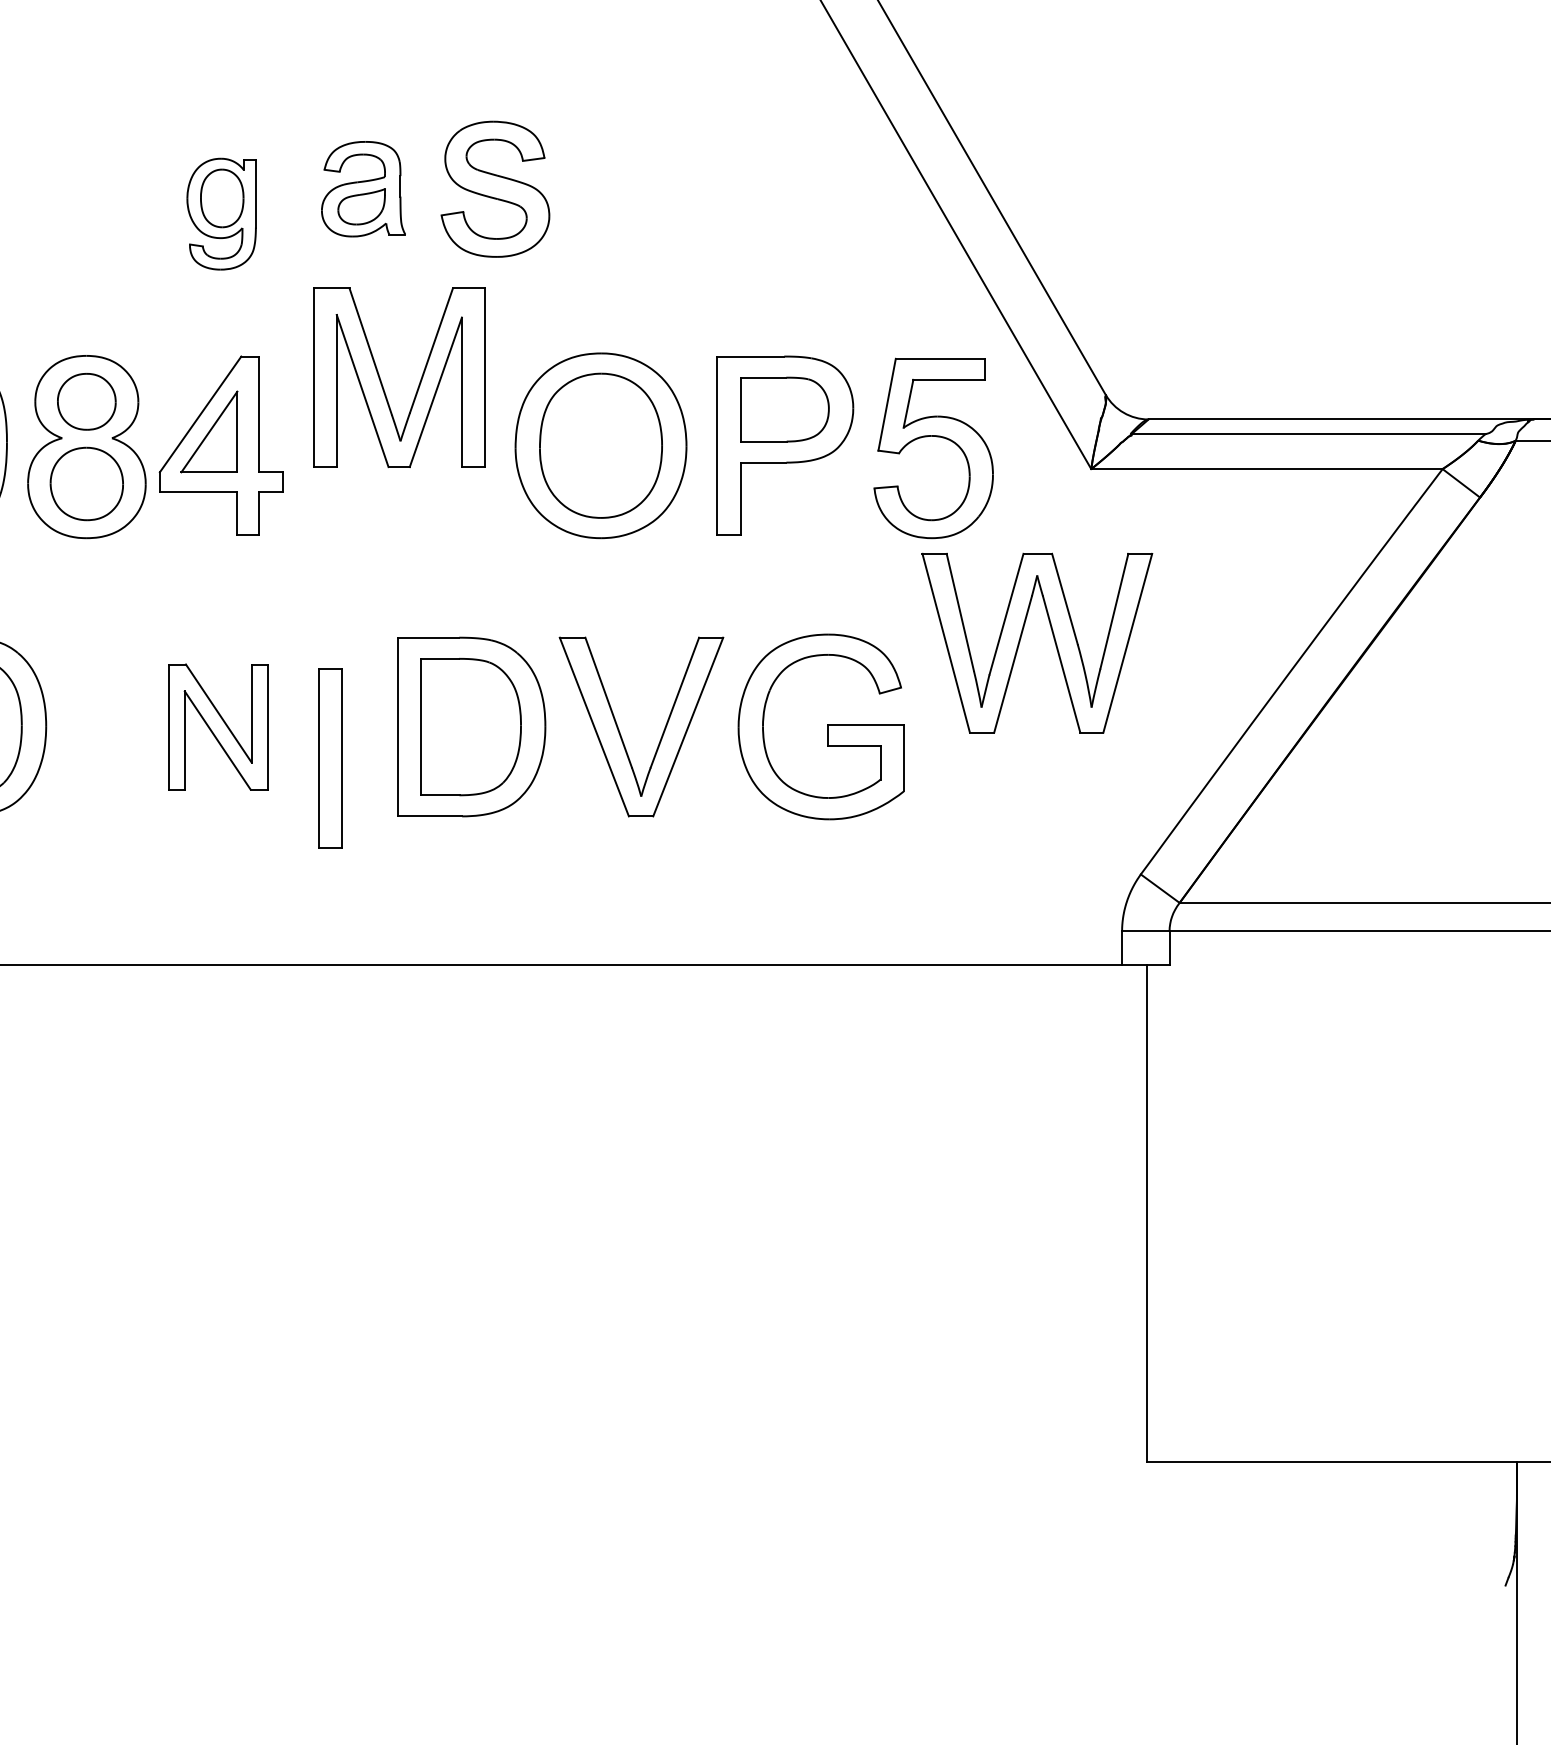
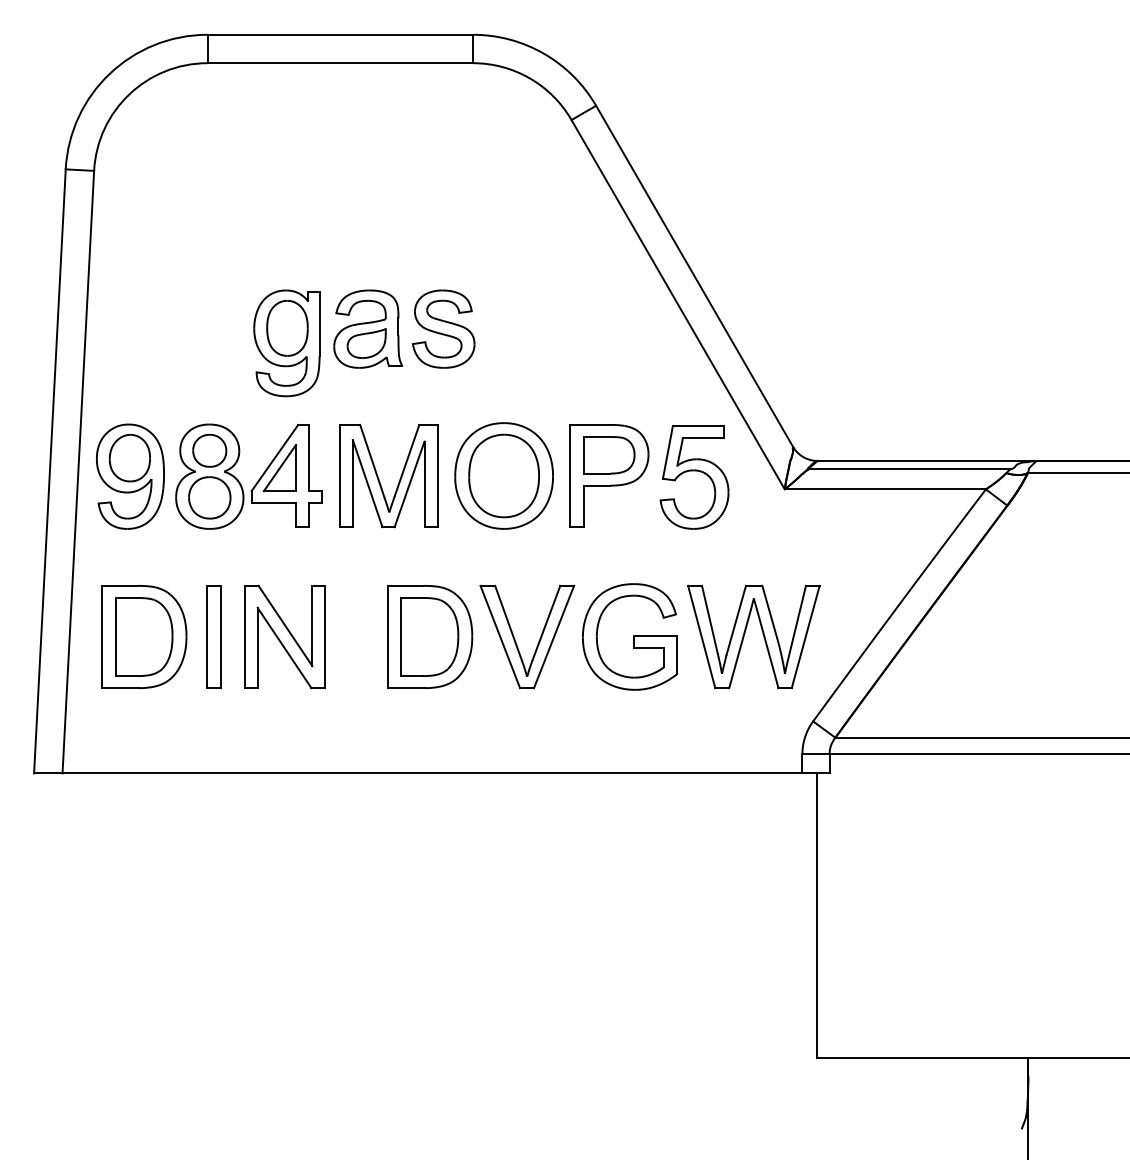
part: (362, 188) -> (367, 328), size x1.43
part: (220, 214) -> (286, 343), size x1.67
part: (383, 382) -> (379, 478), moved
part: (1022, 637) -> (745, 633), moved
part: (217, 726) -> (284, 636), size x1.43
part: (329, 757) -> (213, 636), moved

